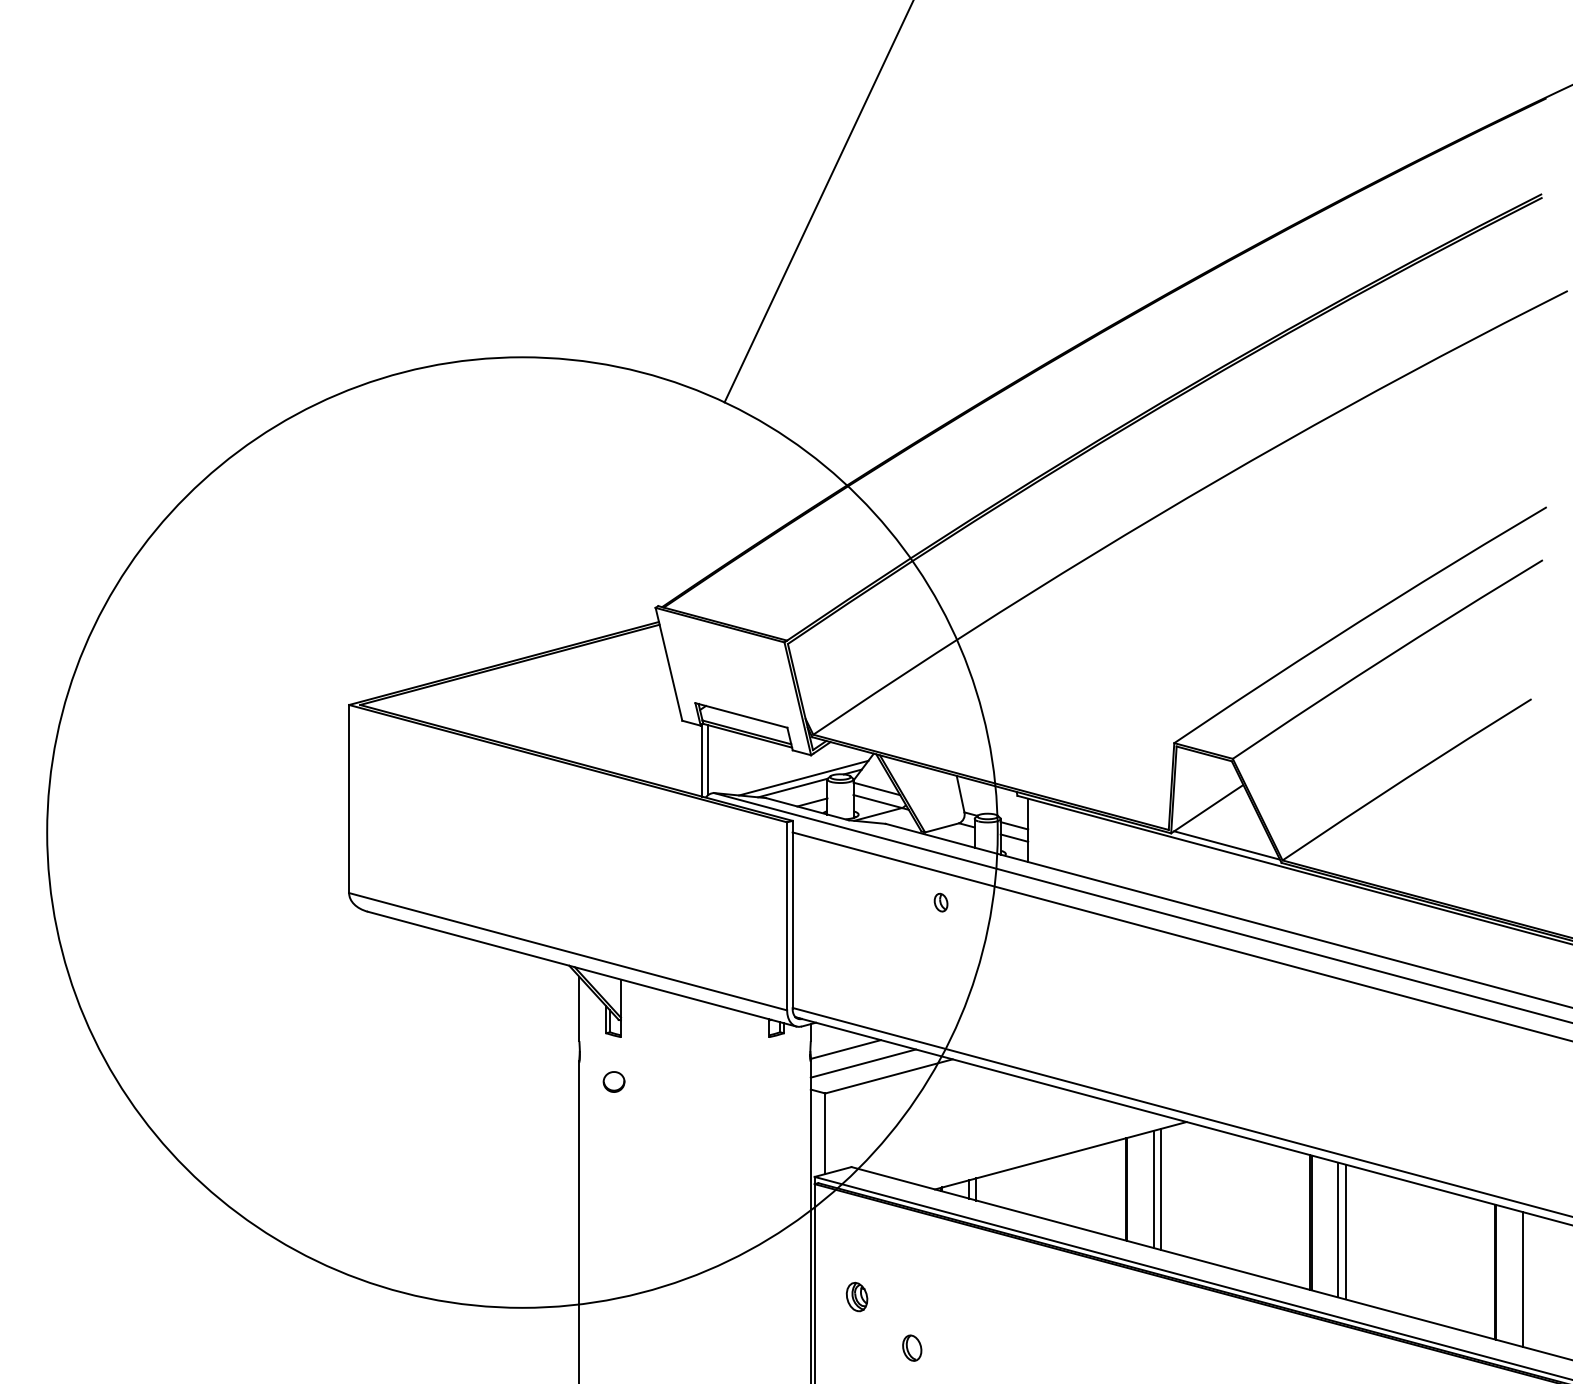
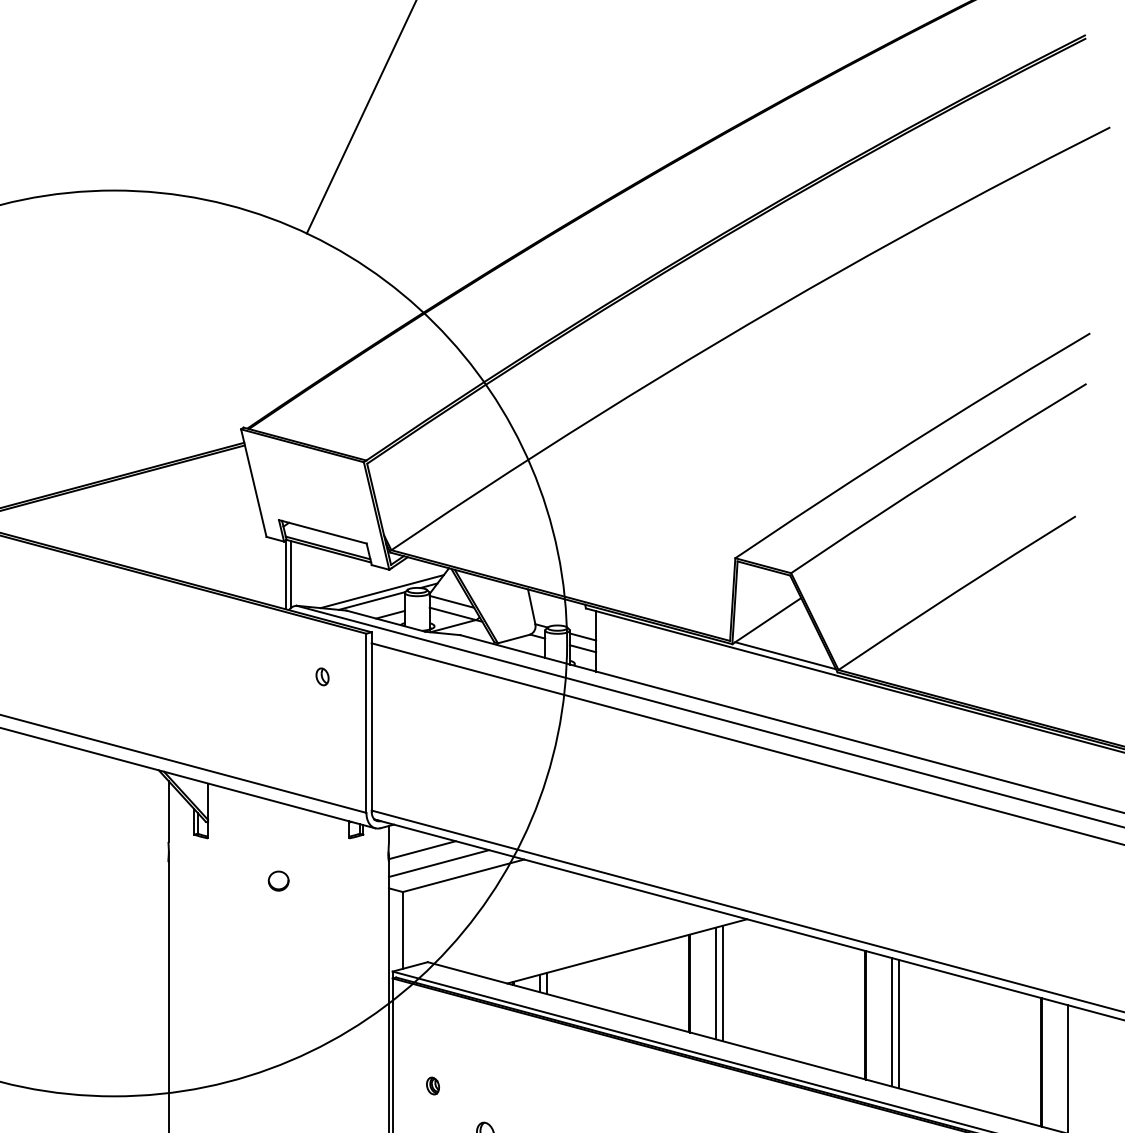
part: (940, 902) -> (321, 676), moved
part: (613, 1081) -> (278, 880), moved
part: (856, 1296) -> (432, 1085), size x0.62

